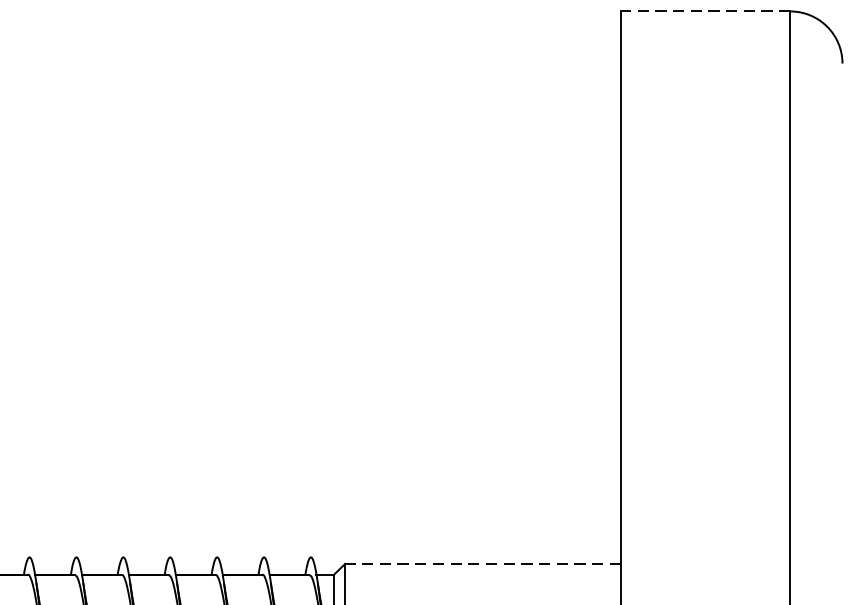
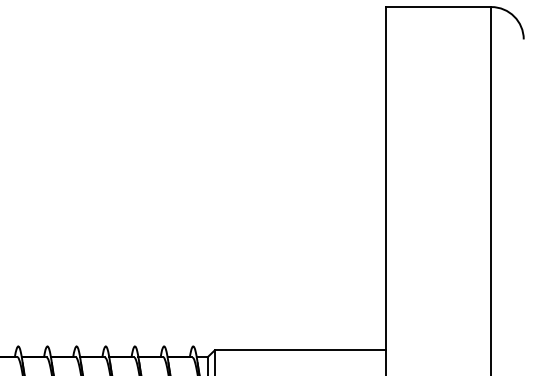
line: (705, 12) -> (438, 7), dashed -> solid
line: (483, 563) -> (300, 350), dashed -> solid

